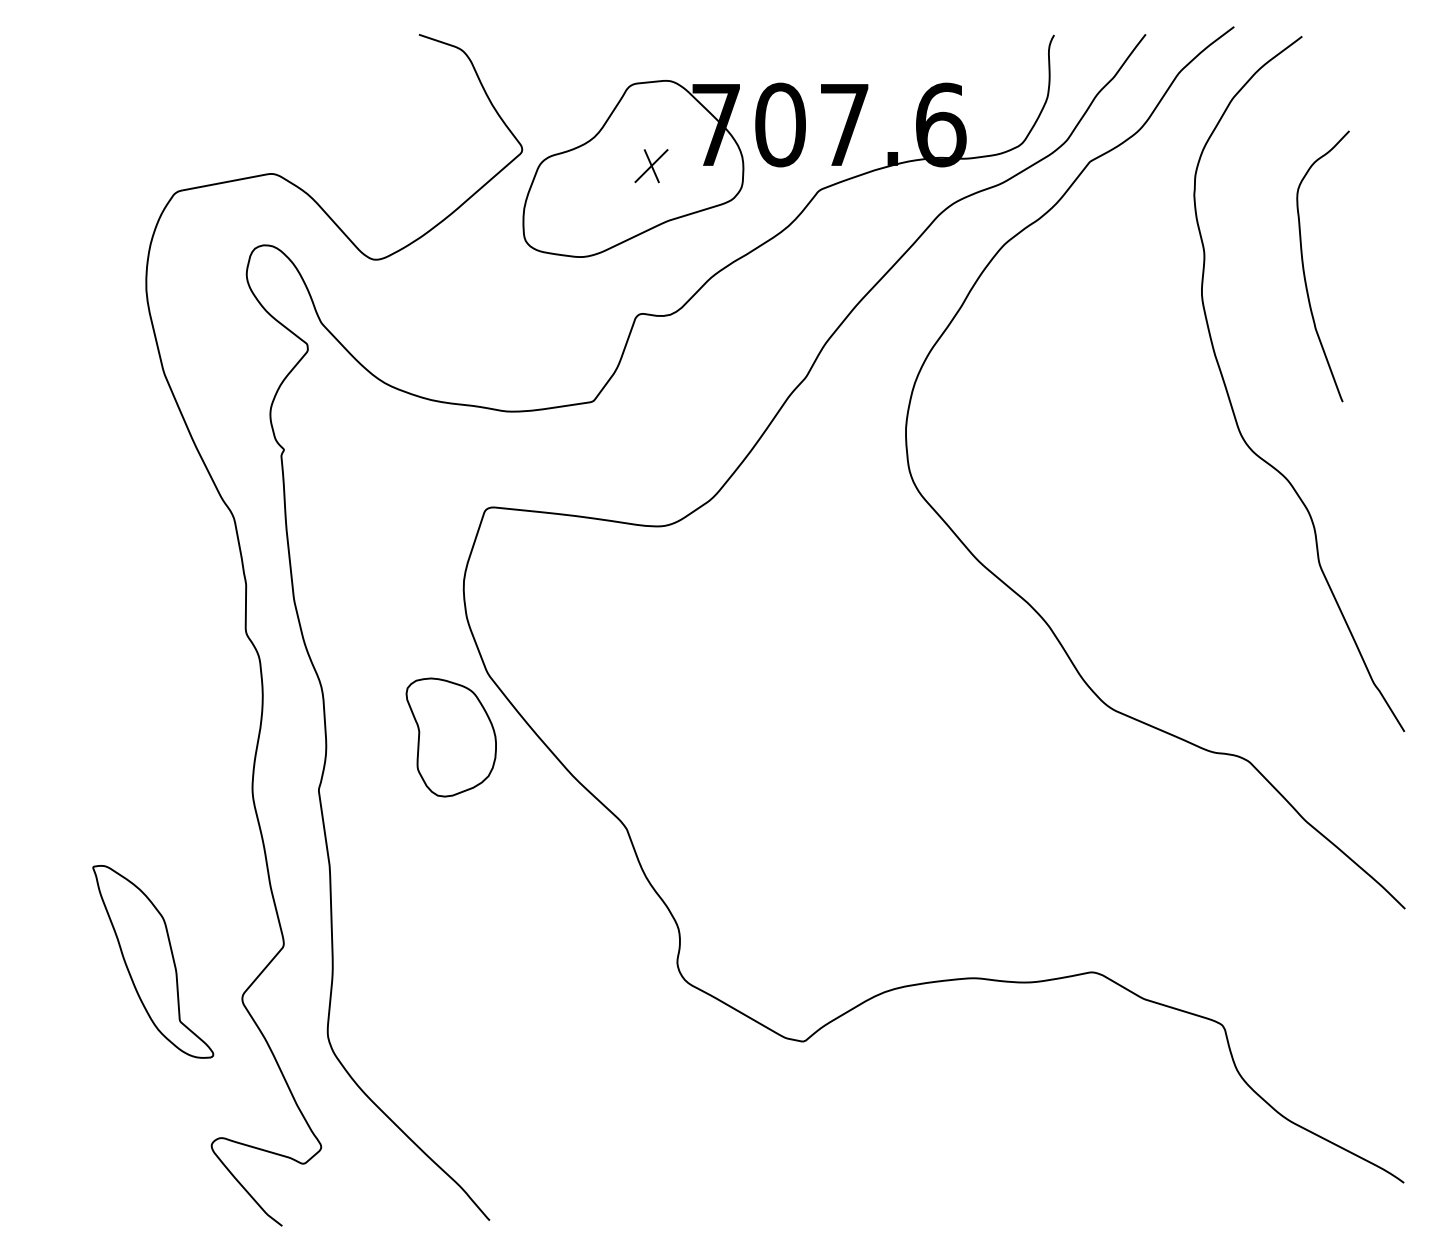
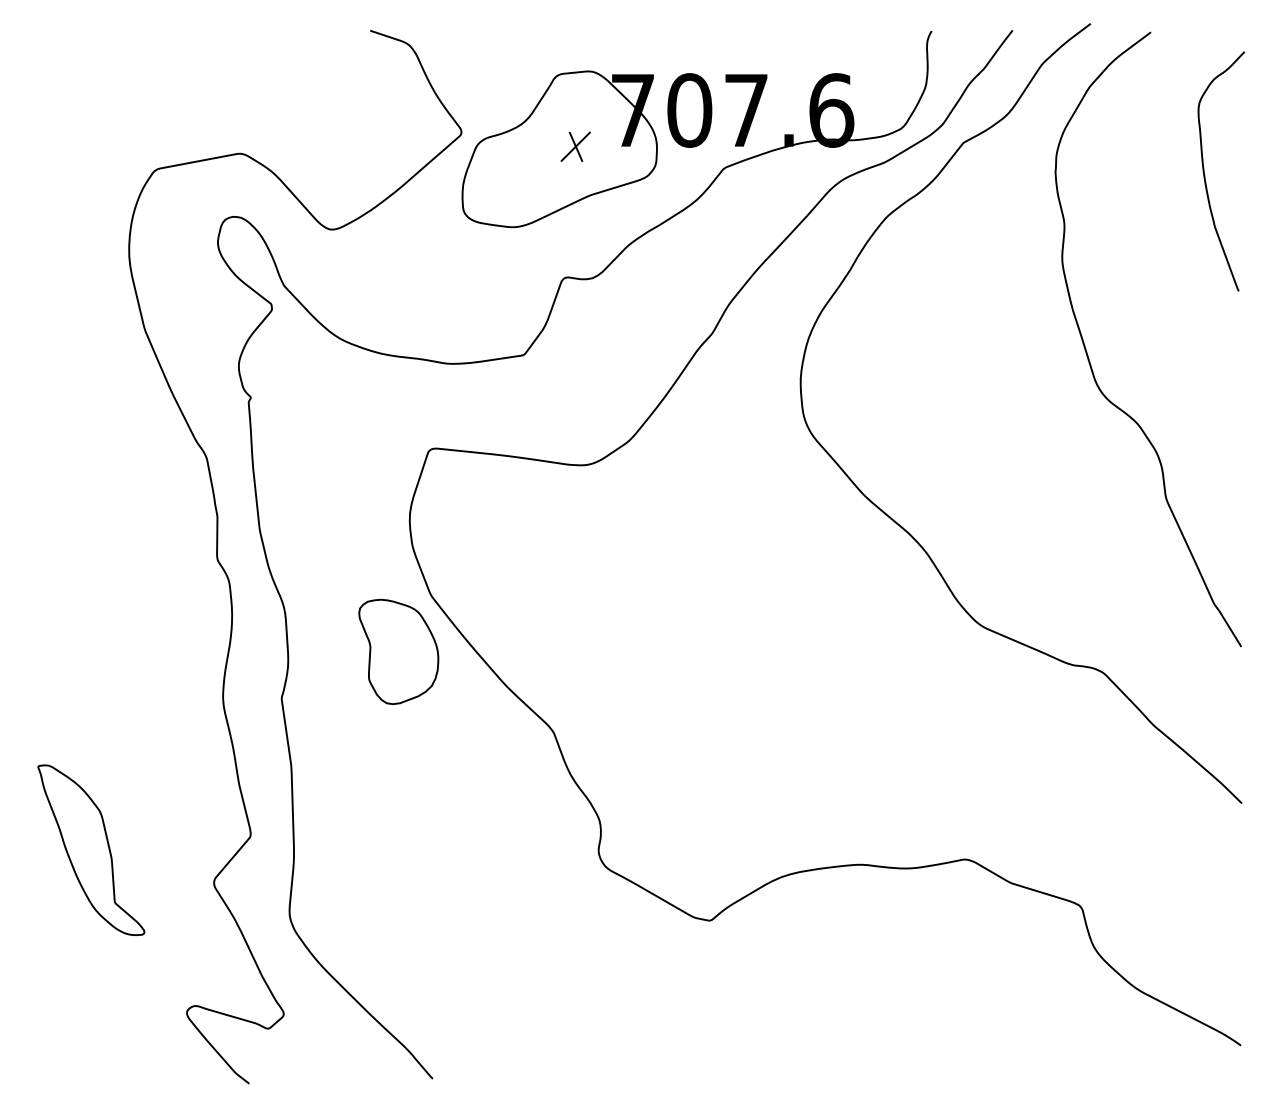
curve: (1305, 270) -> (1205, 175), moved
part: (153, 961) -> (91, 849), moved

